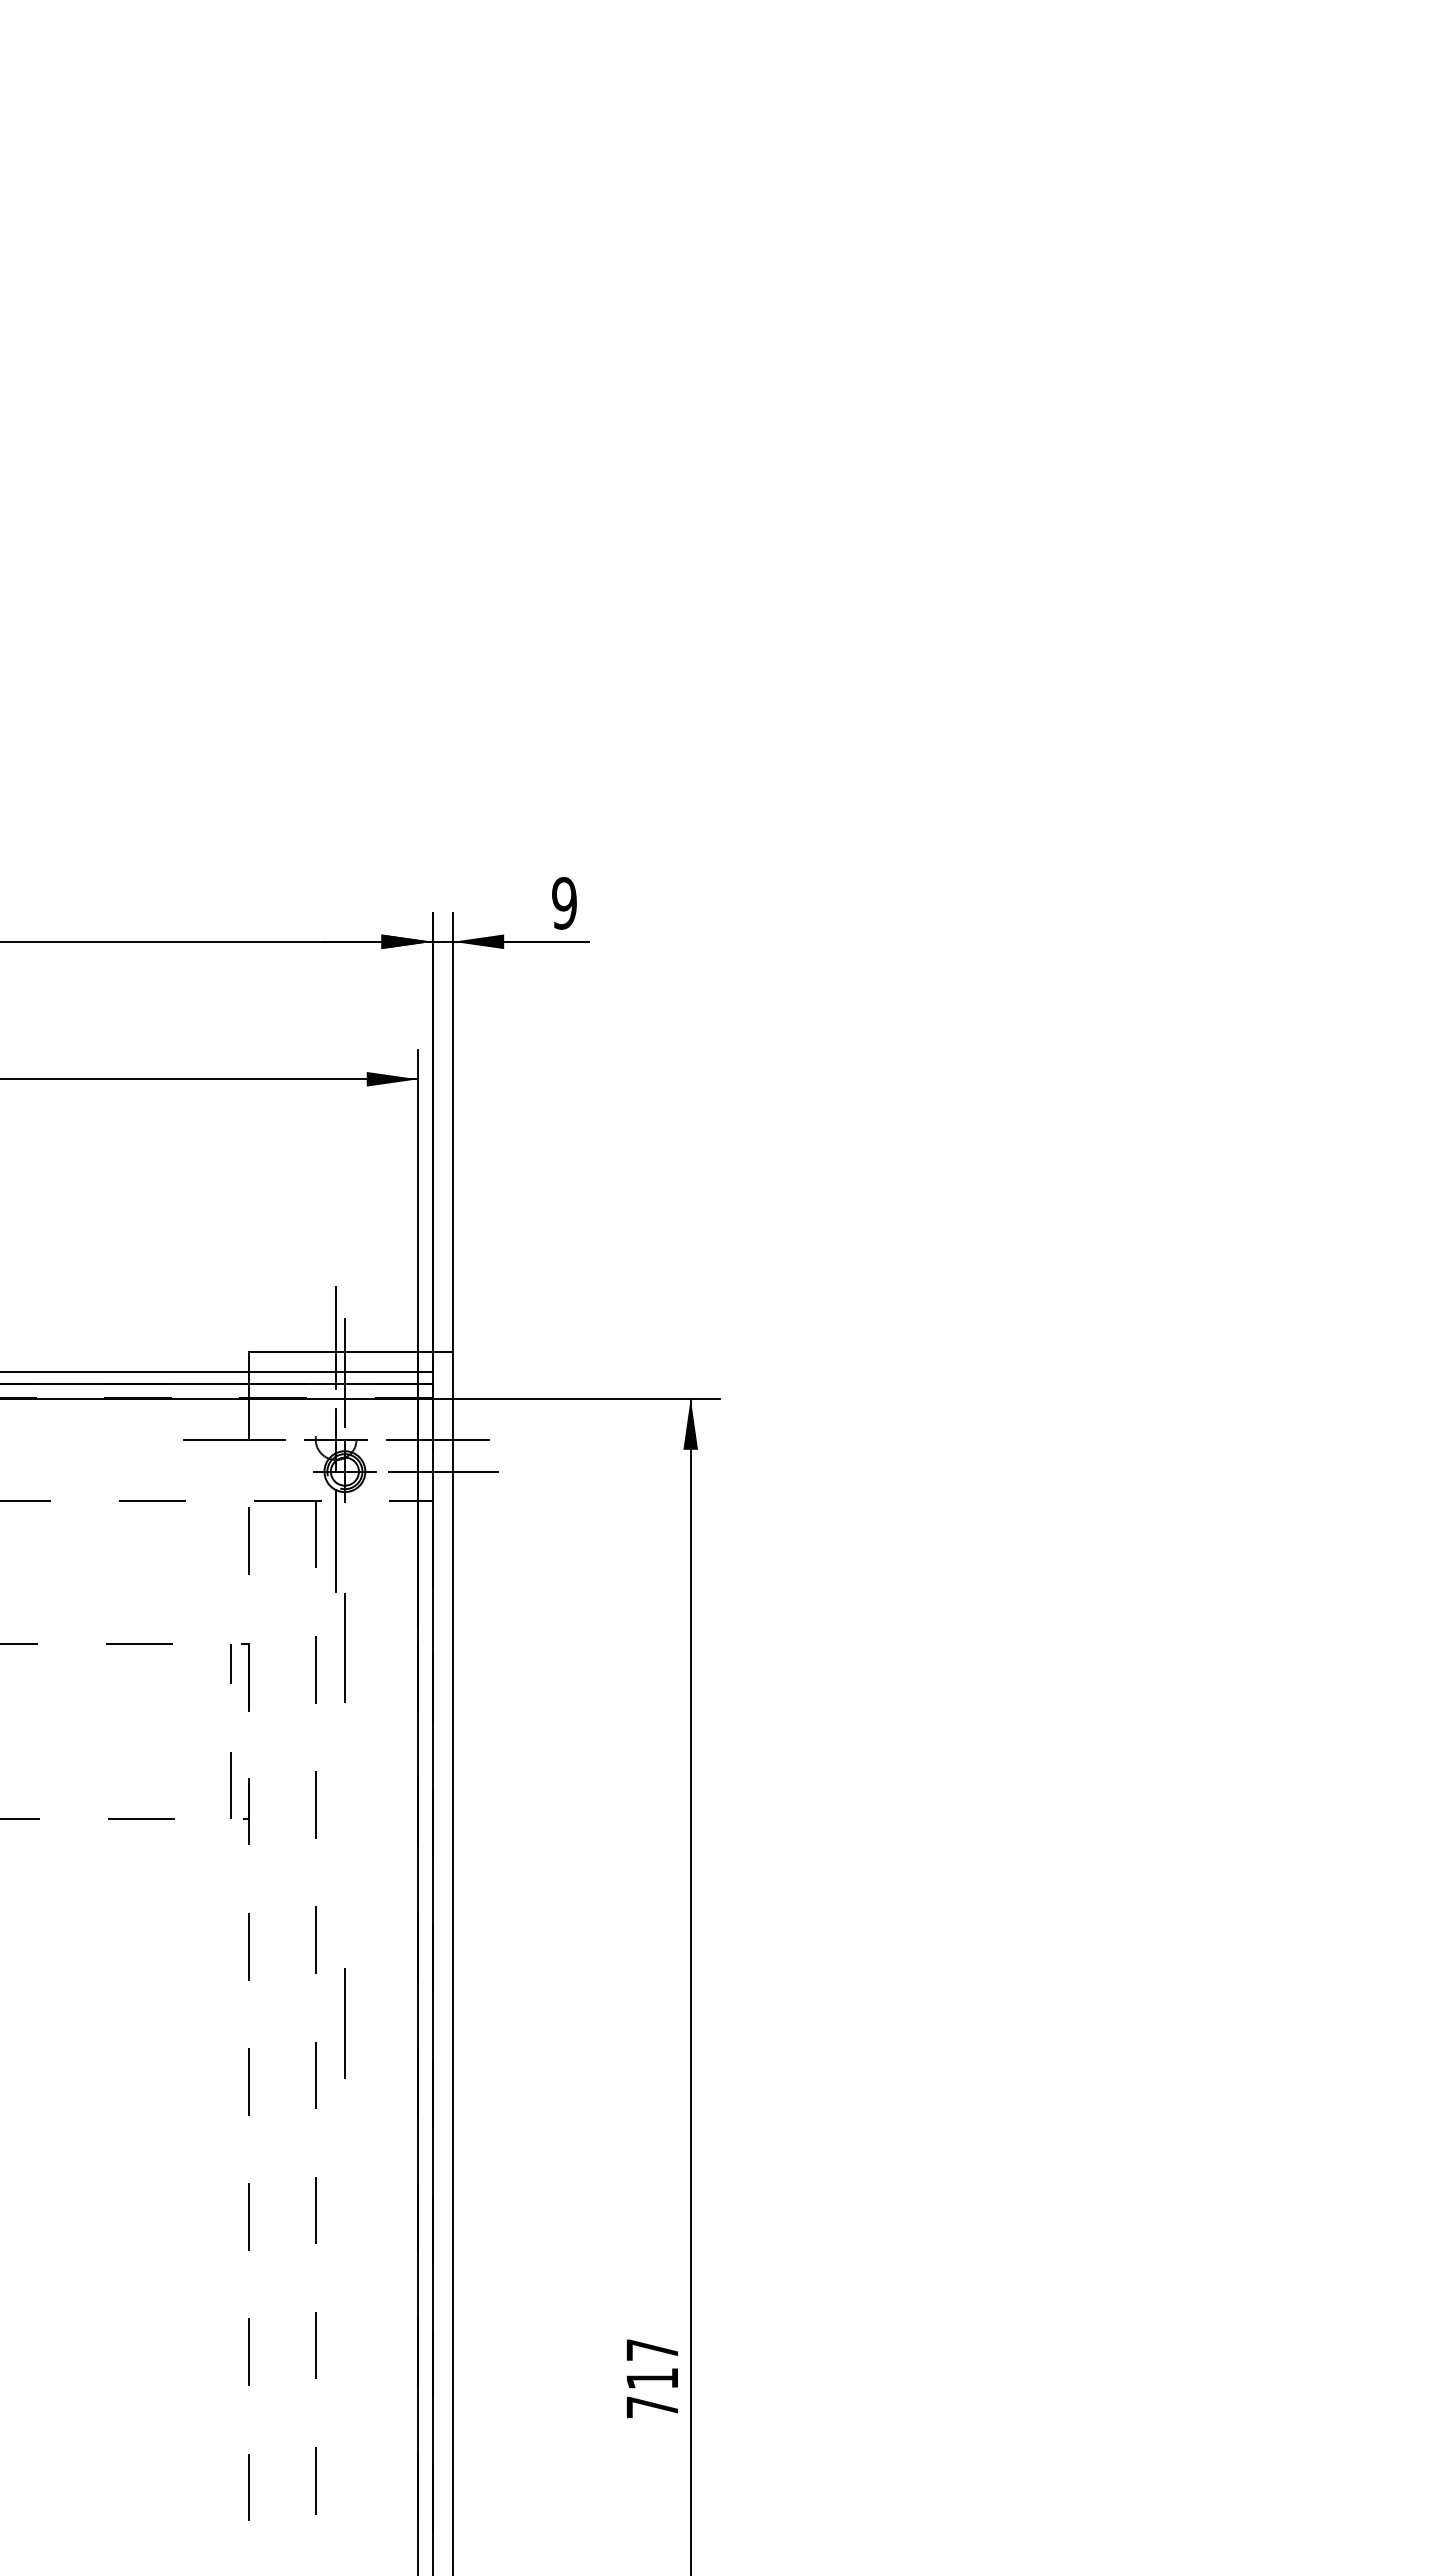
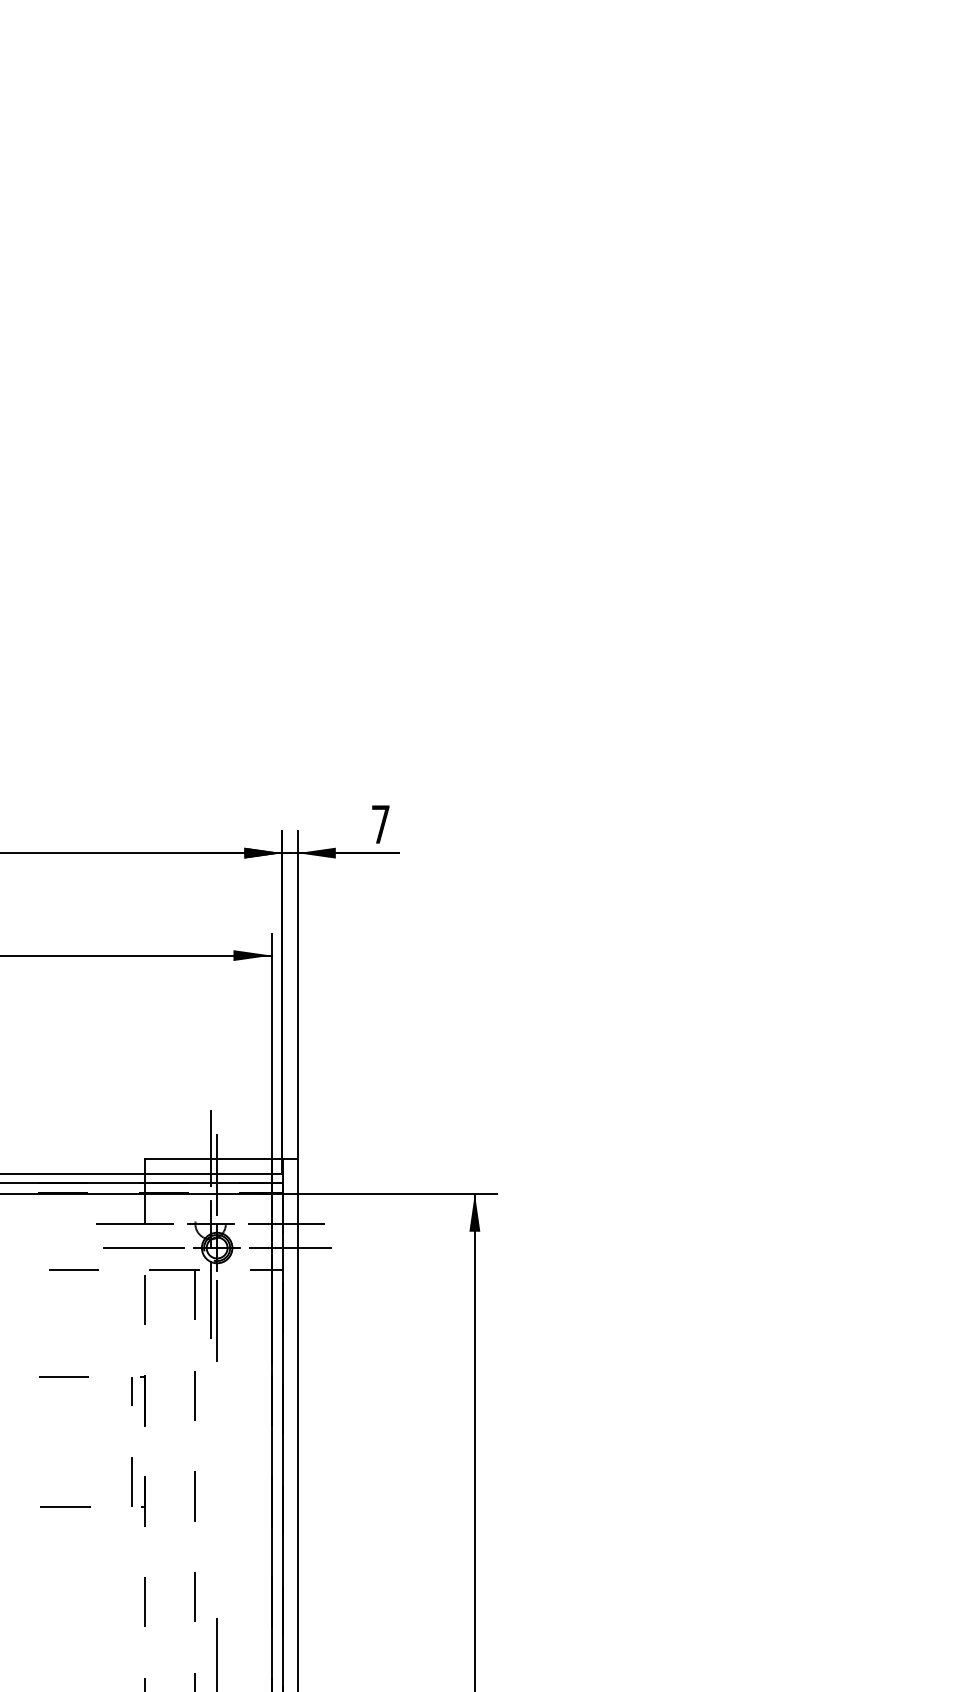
text: (564, 903) -> (380, 824), 9 -> 7
line: (246, 1471) -> (143, 1247), added
line: (344, 1647) -> (216, 1320), moved

